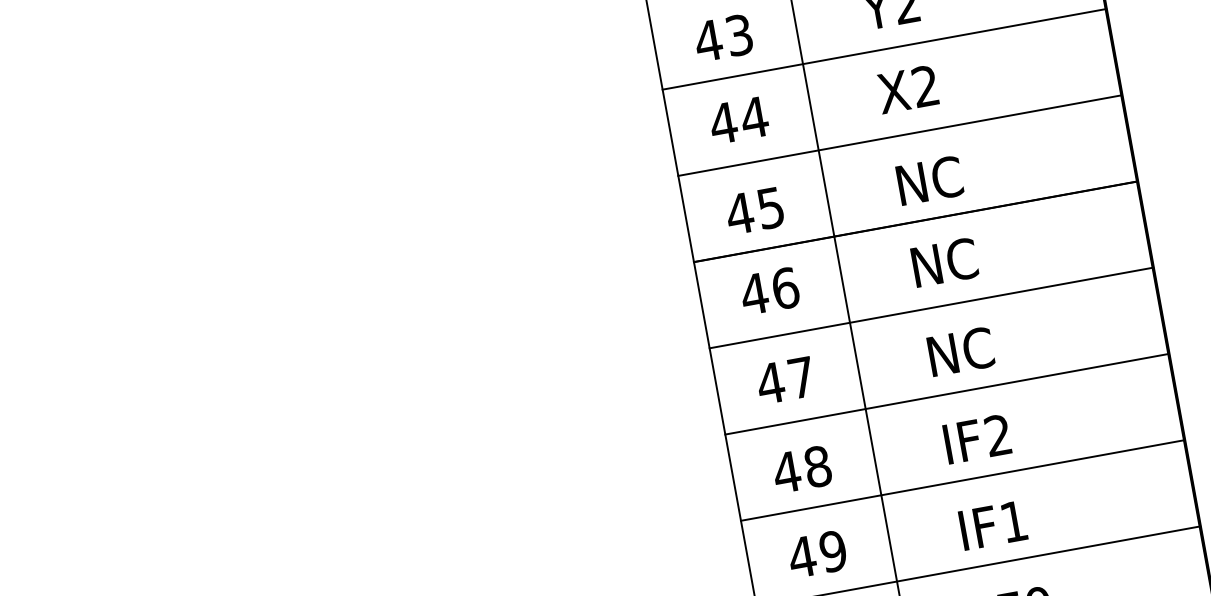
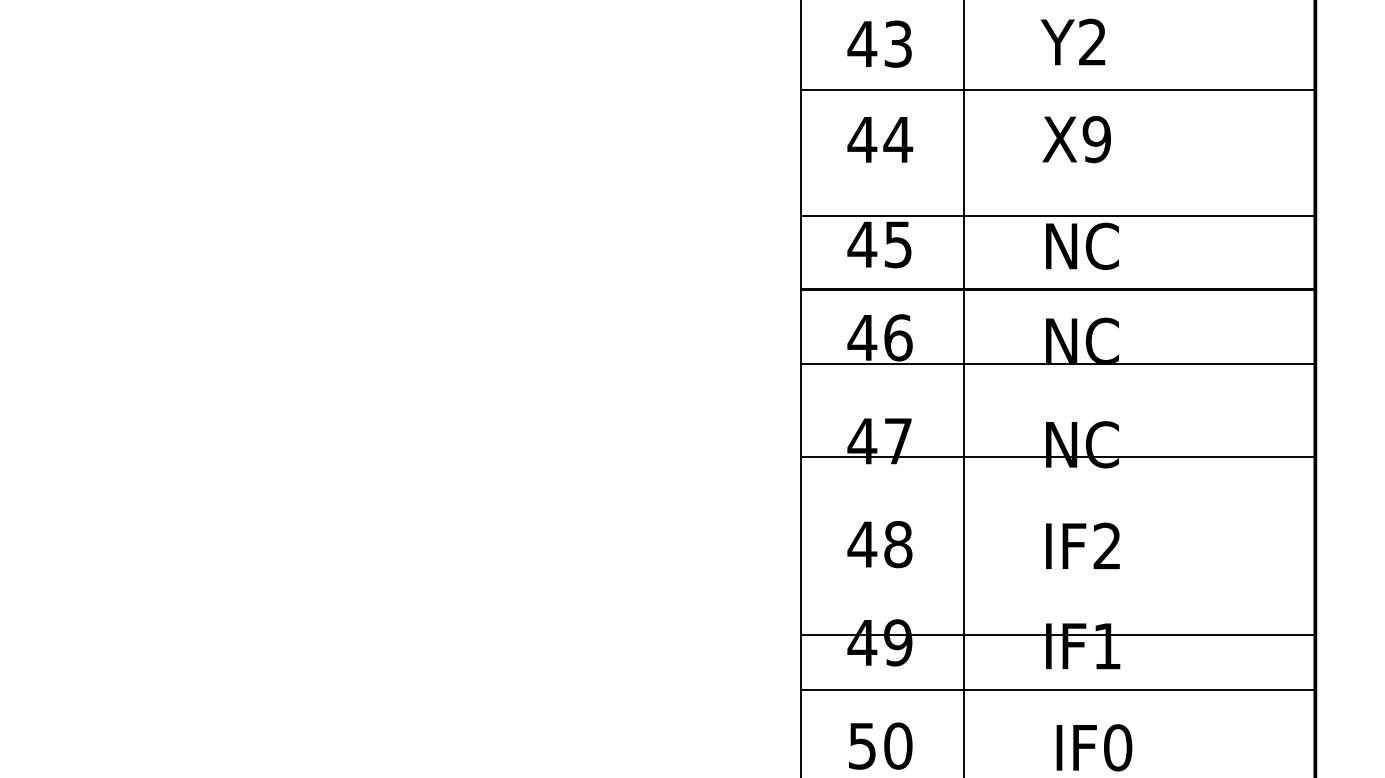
text: (925, 86) -> (1096, 139), X2 -> X9
line: (899, 135) -> (1057, 215), moved
line: (930, 308) -> (1057, 363), moved
line: (946, 394) -> (1057, 456), moved
line: (962, 480) -> (1057, 634), moved

